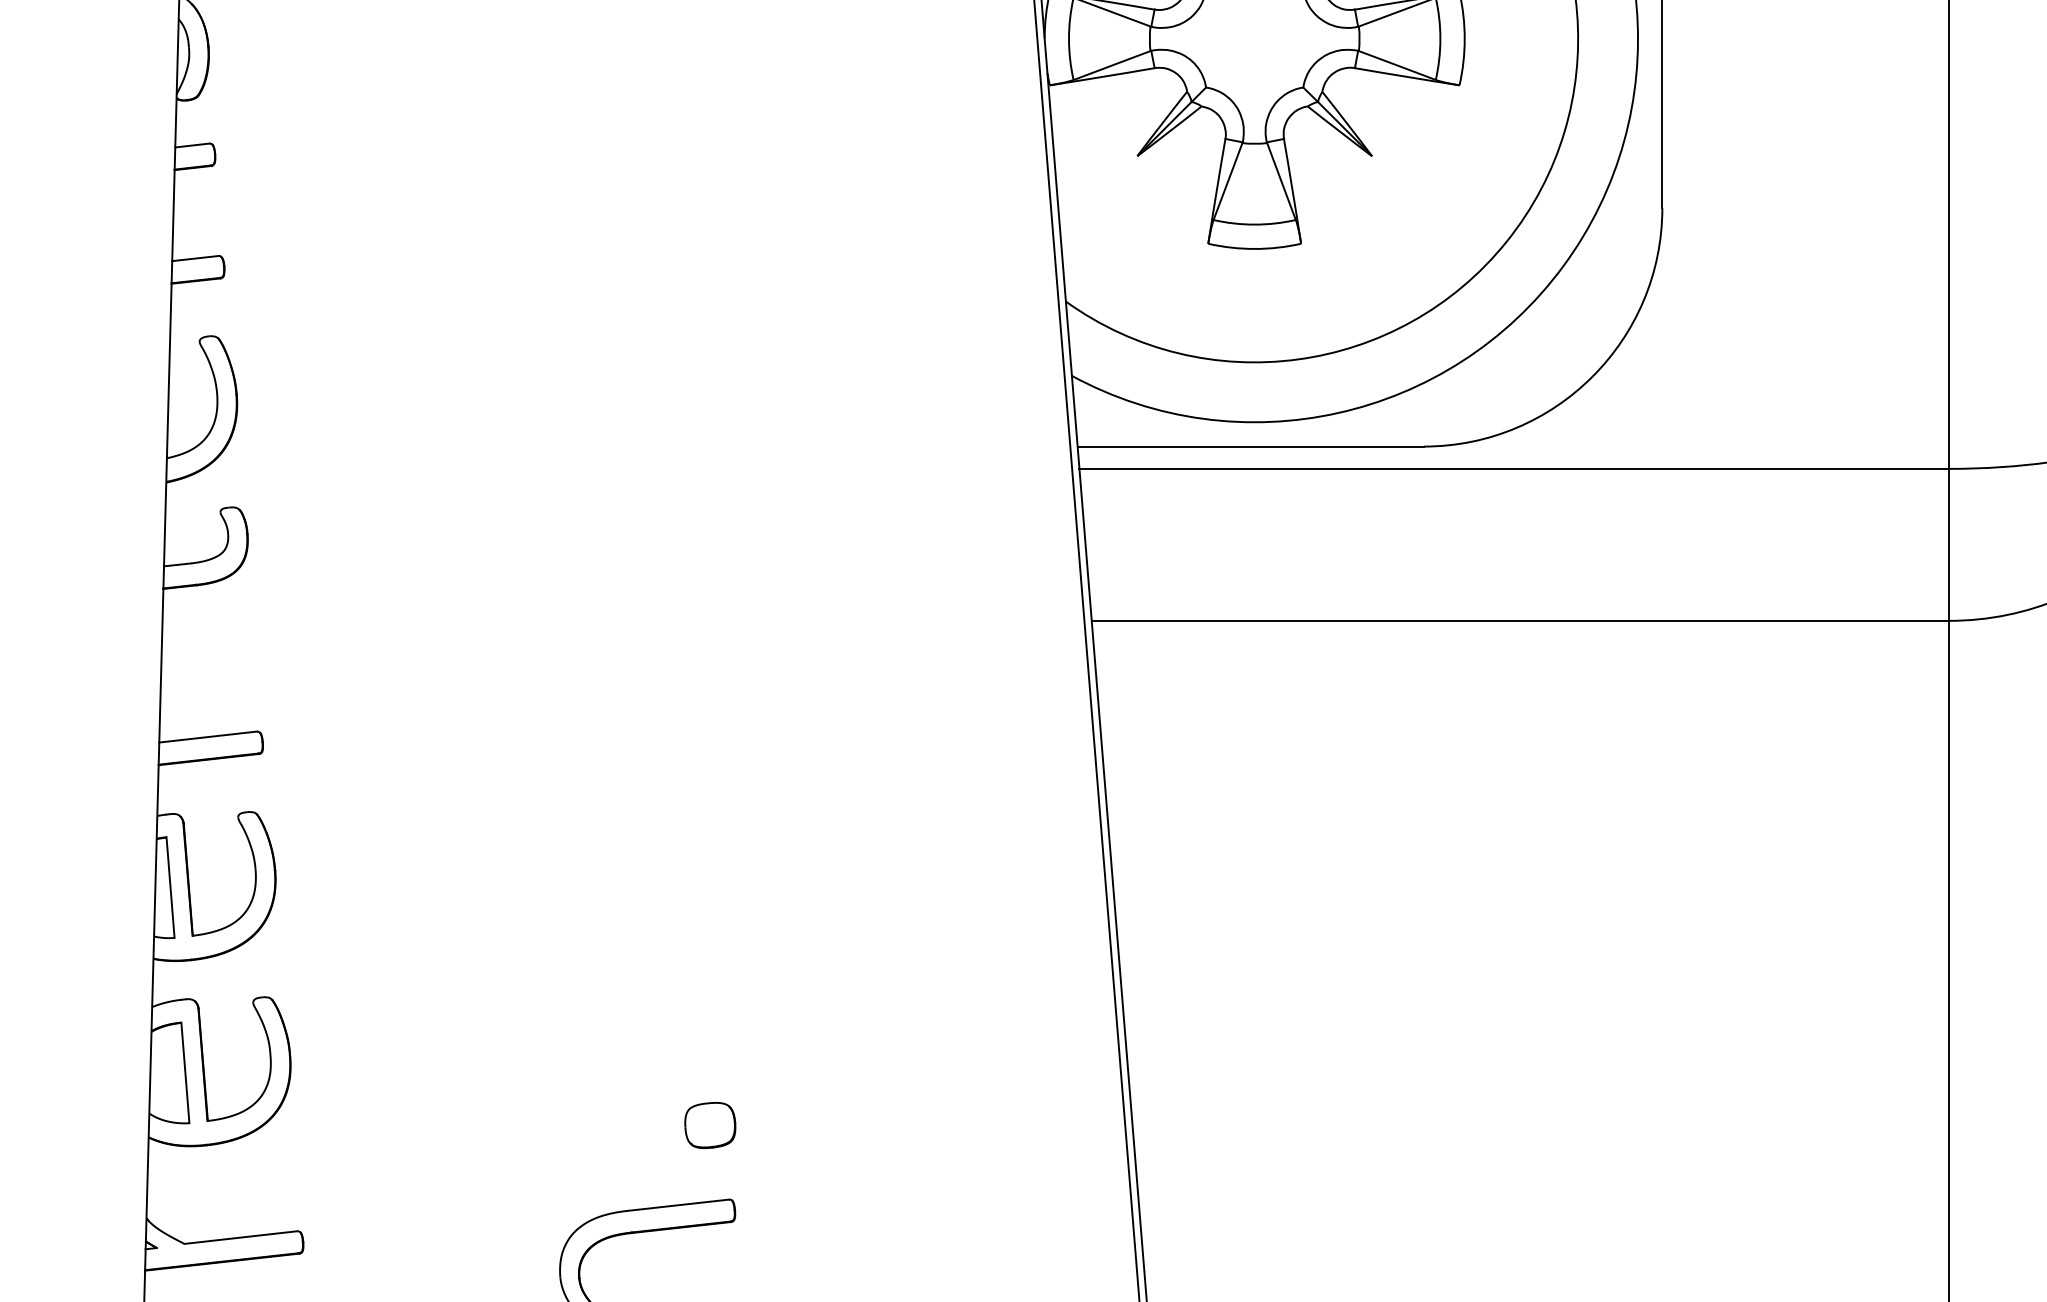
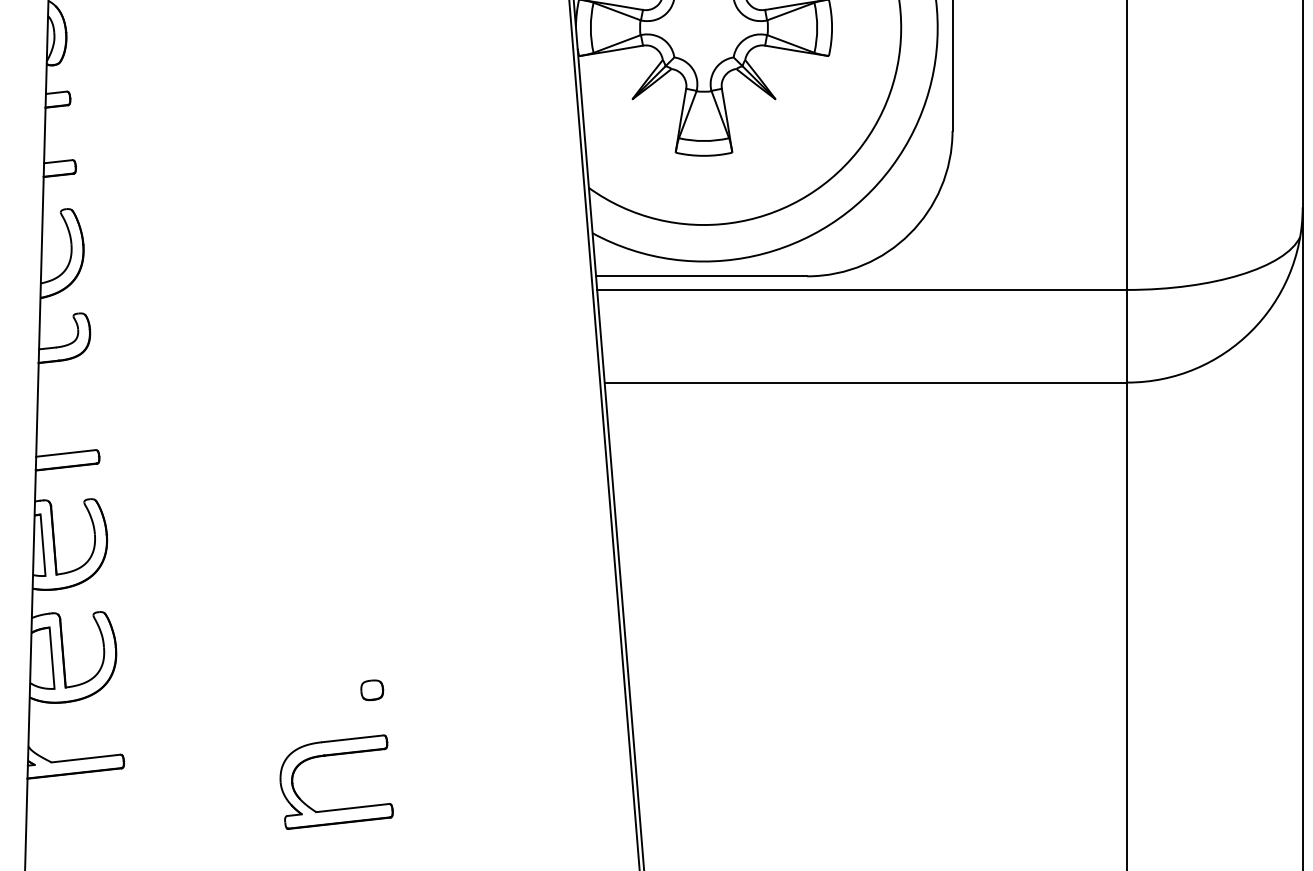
part: (710, 1125) -> (372, 690), size x0.71

